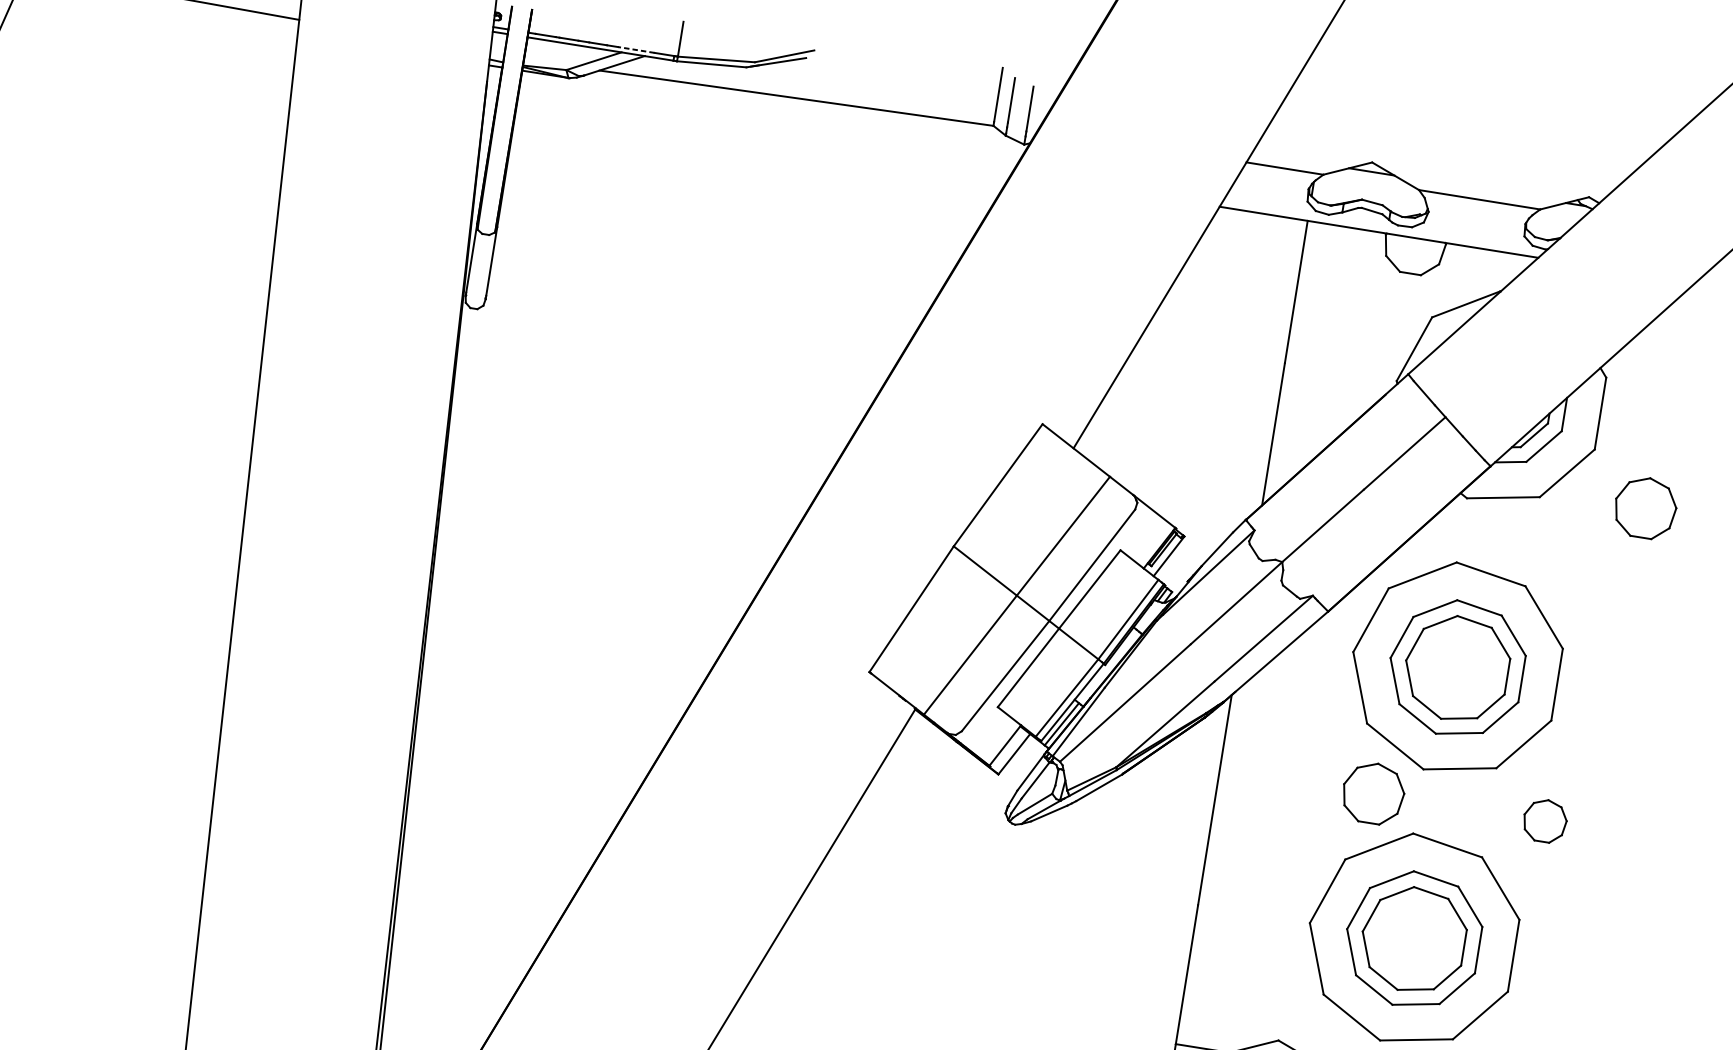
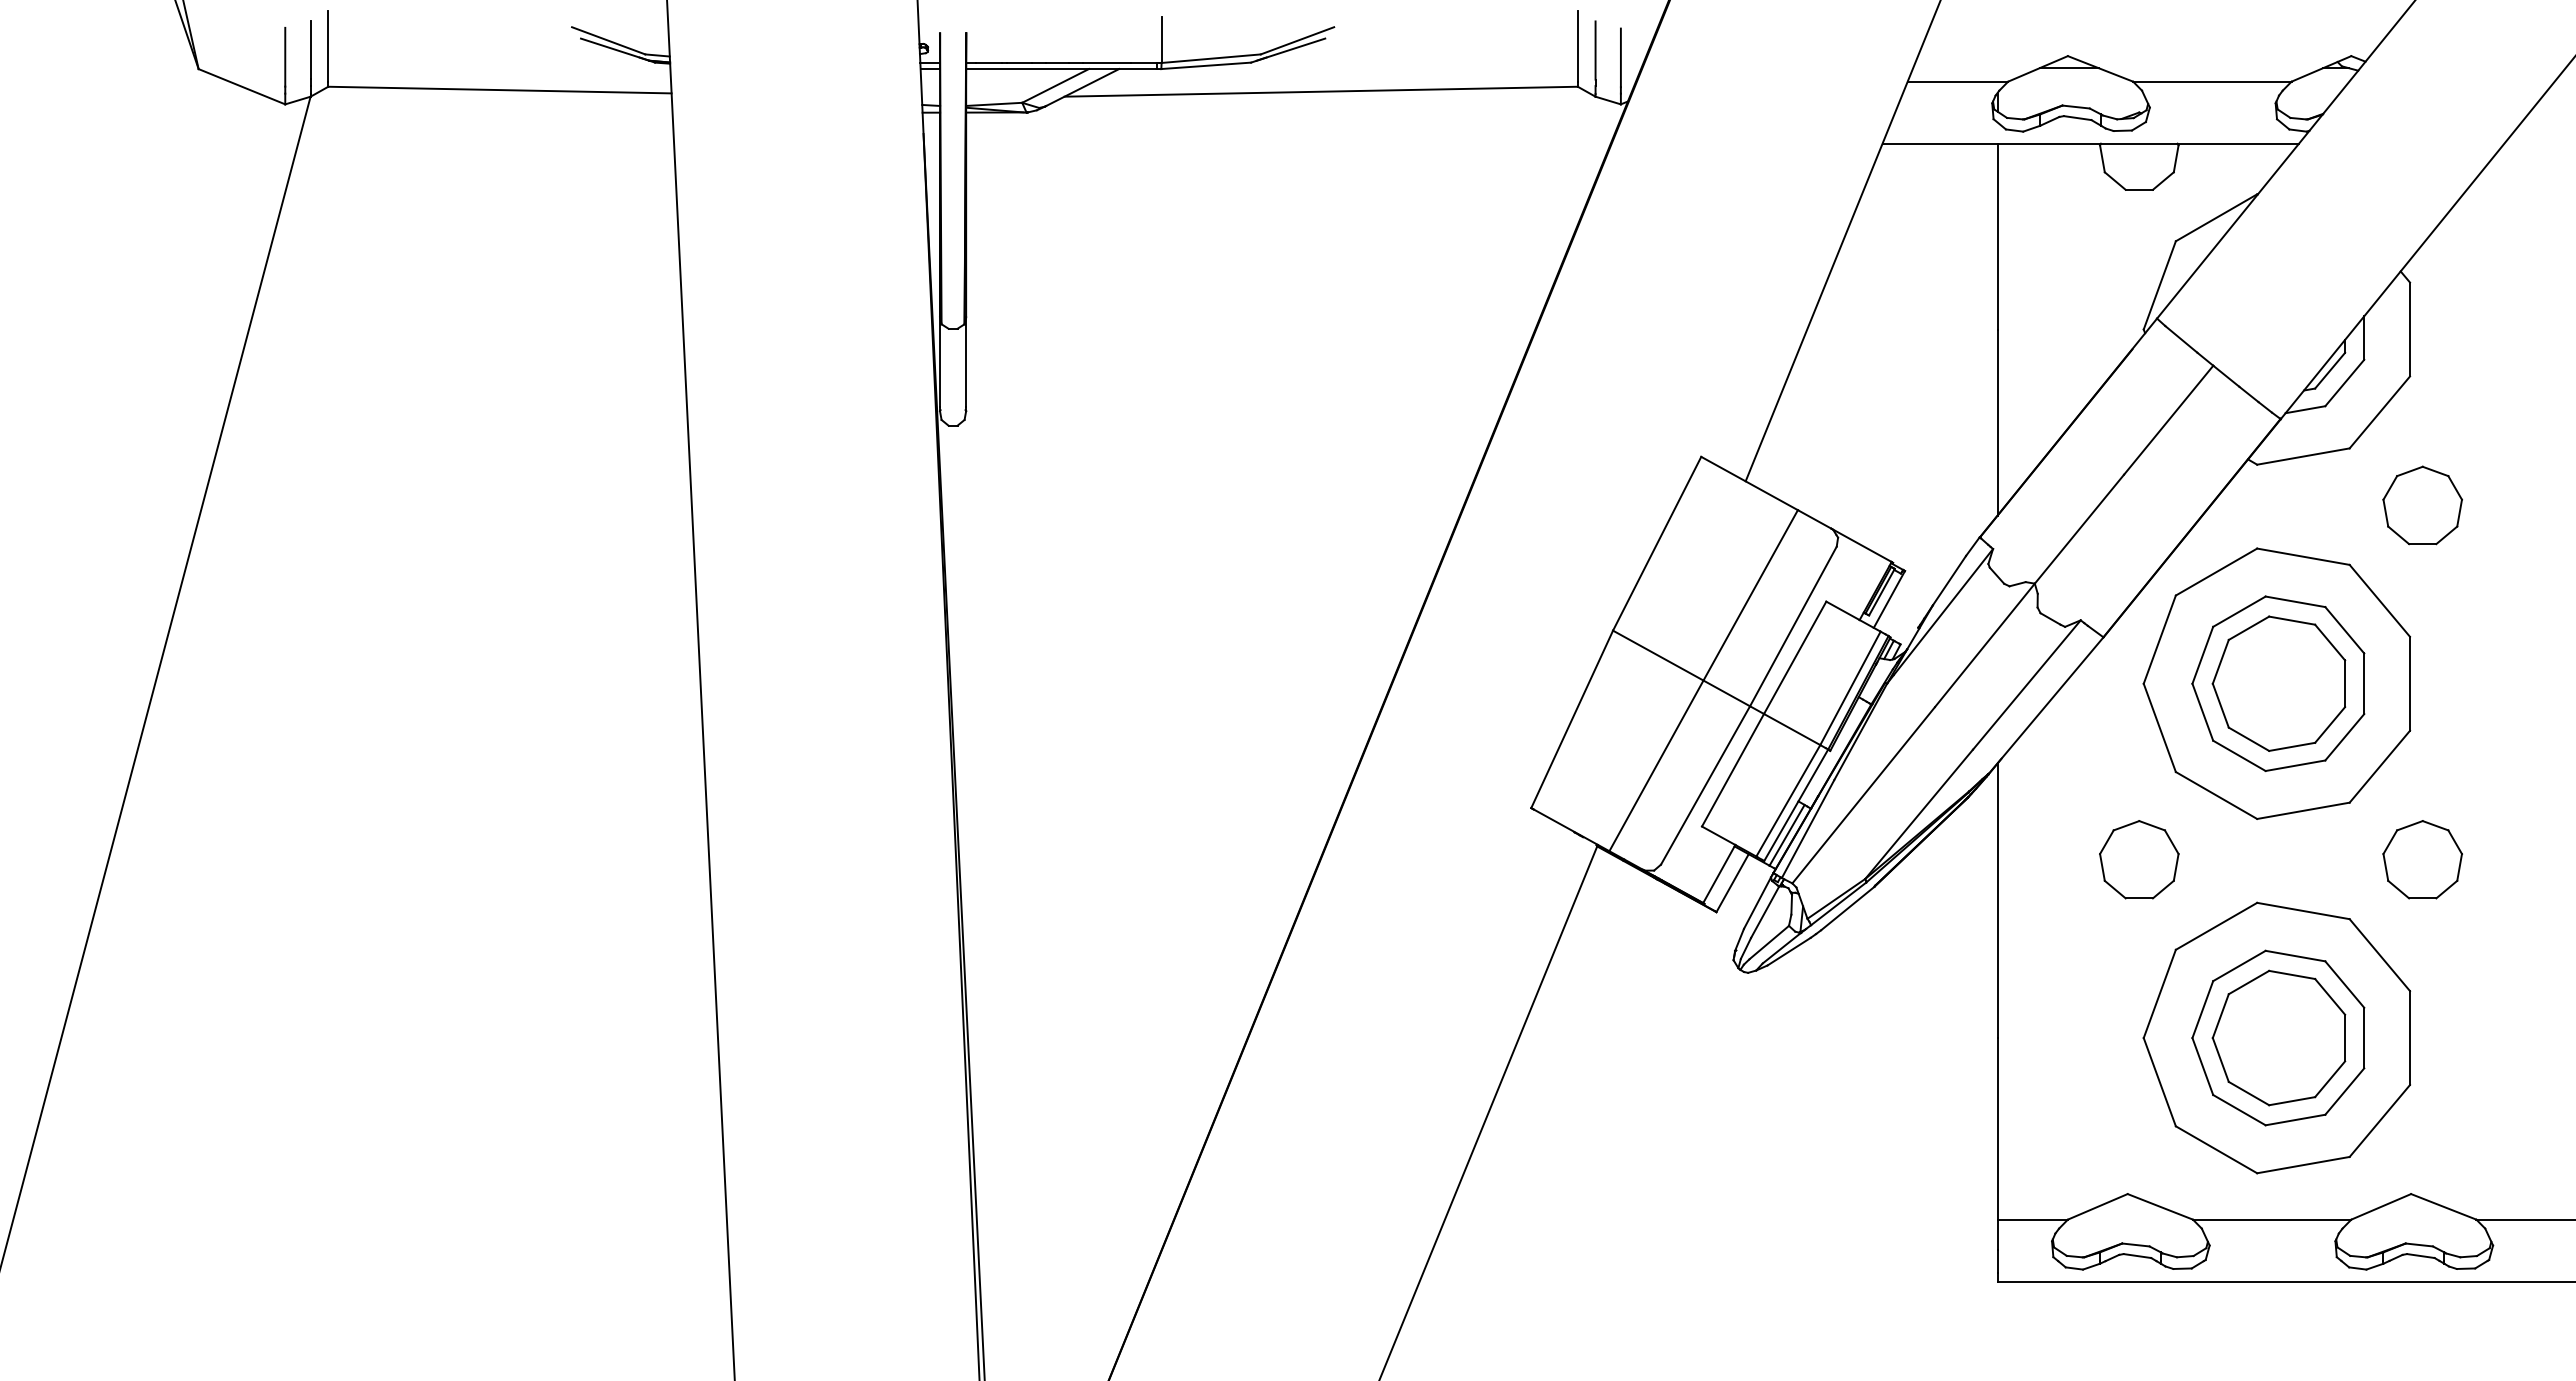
line: (636, 49) -> (1107, 62), dashed -> solid
part: (1645, 507) -> (2422, 505), moved
part: (1373, 793) -> (2139, 859), moved
part: (1545, 820) -> (2422, 859), size x1.43

